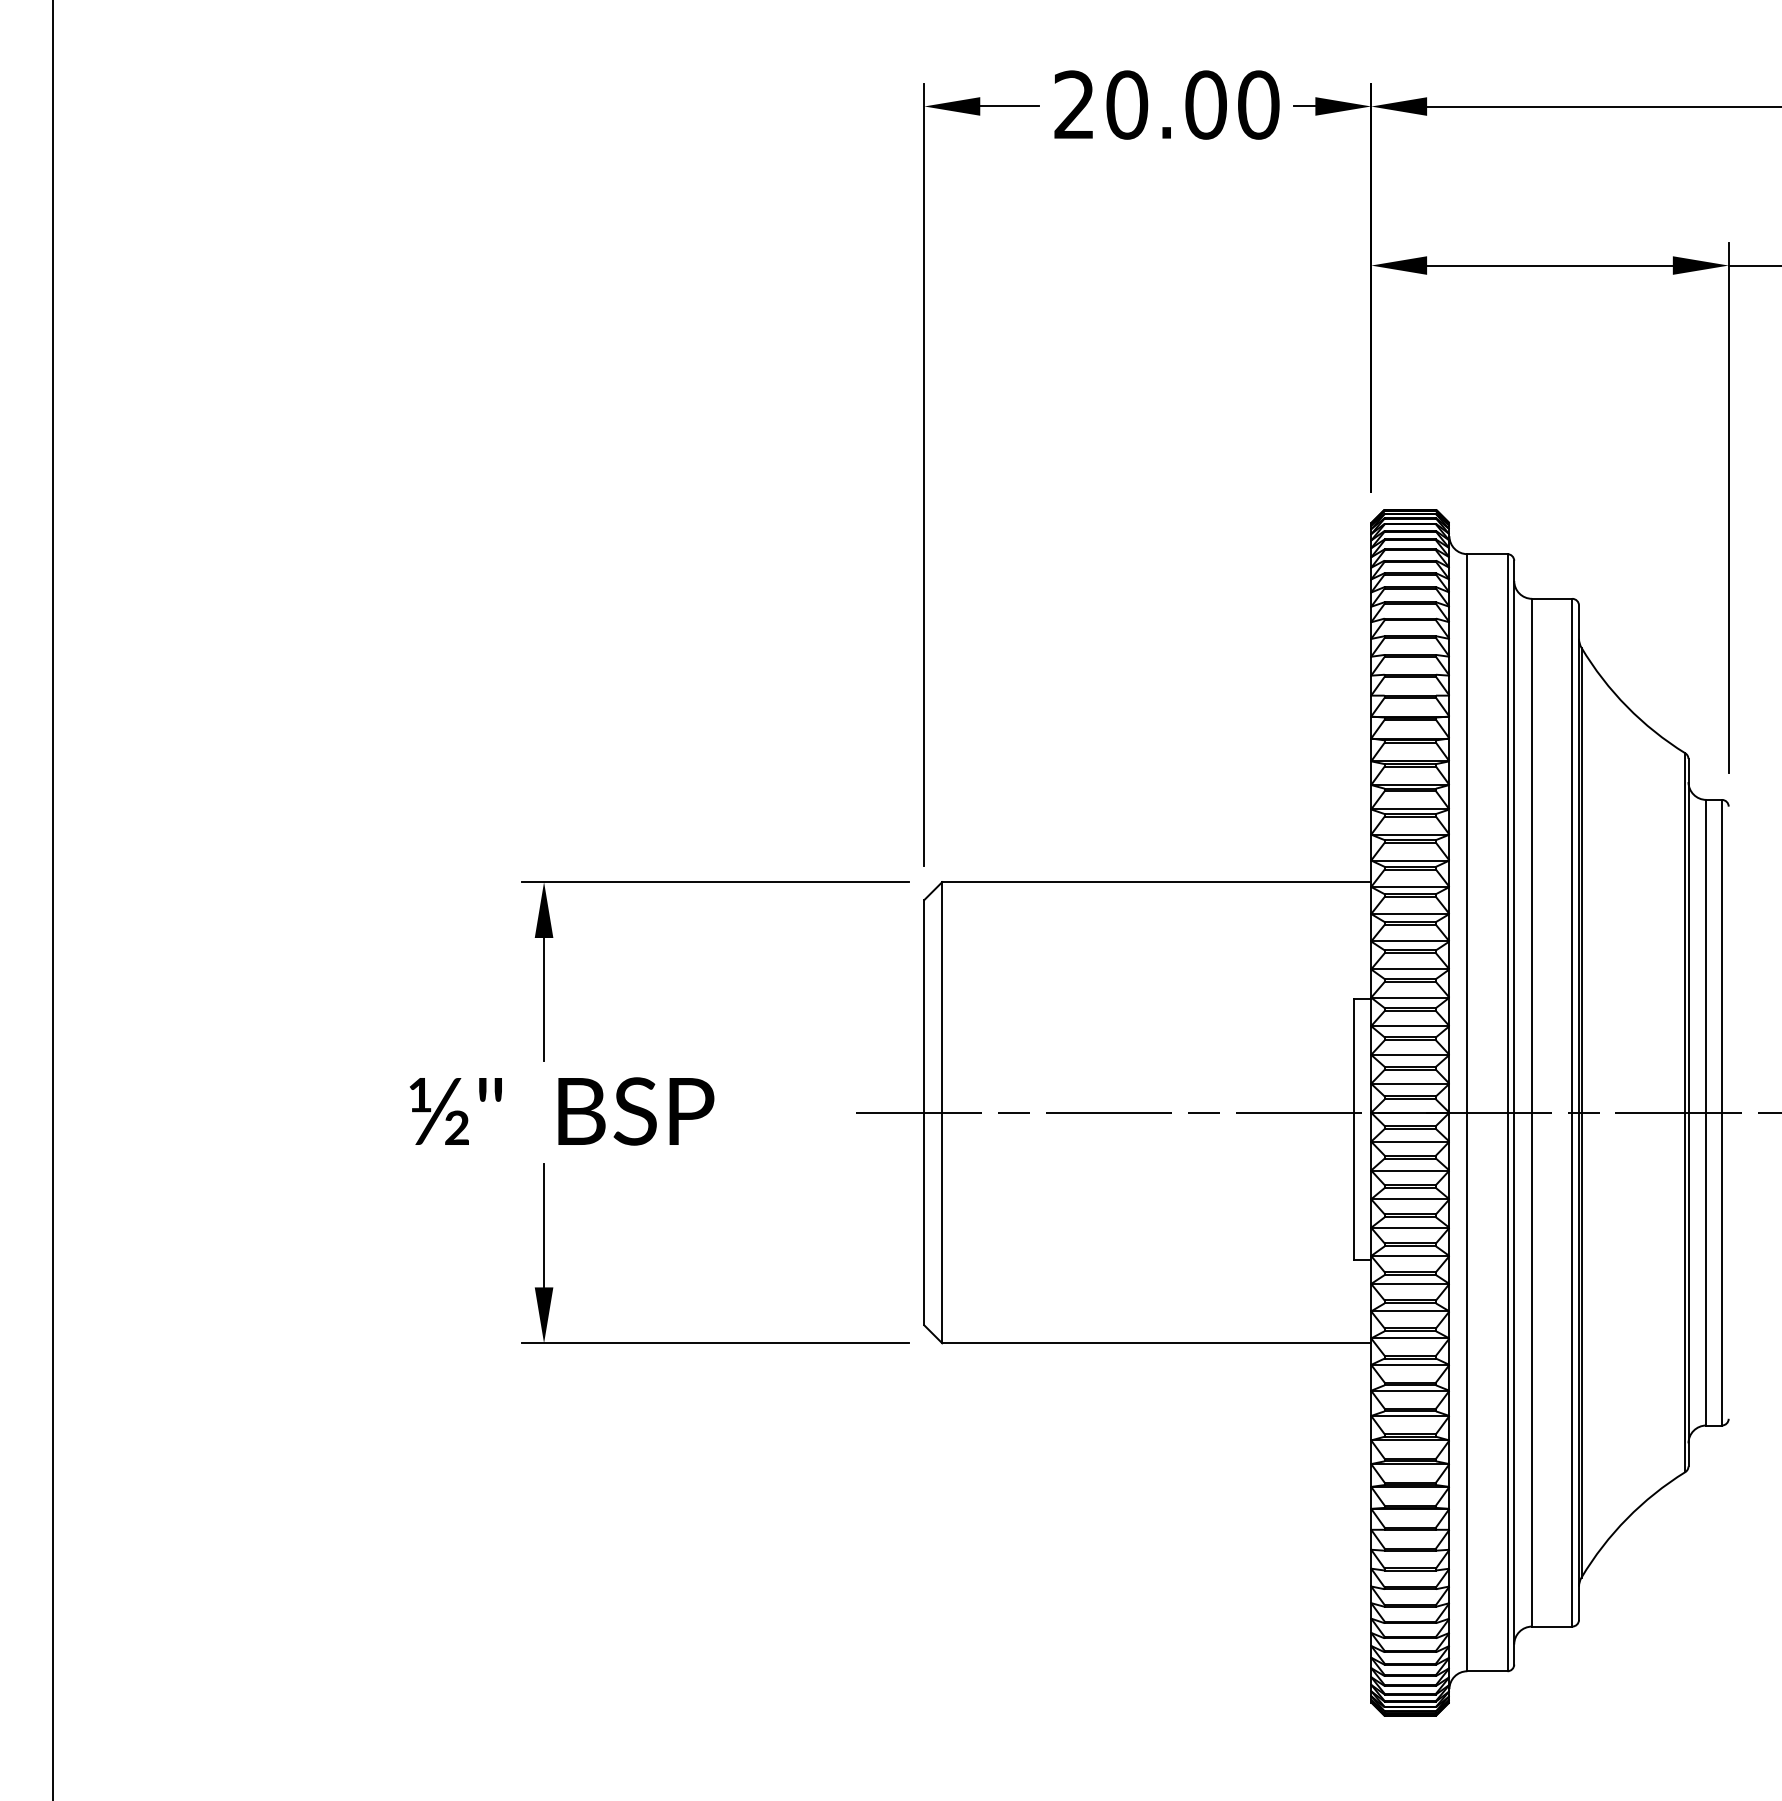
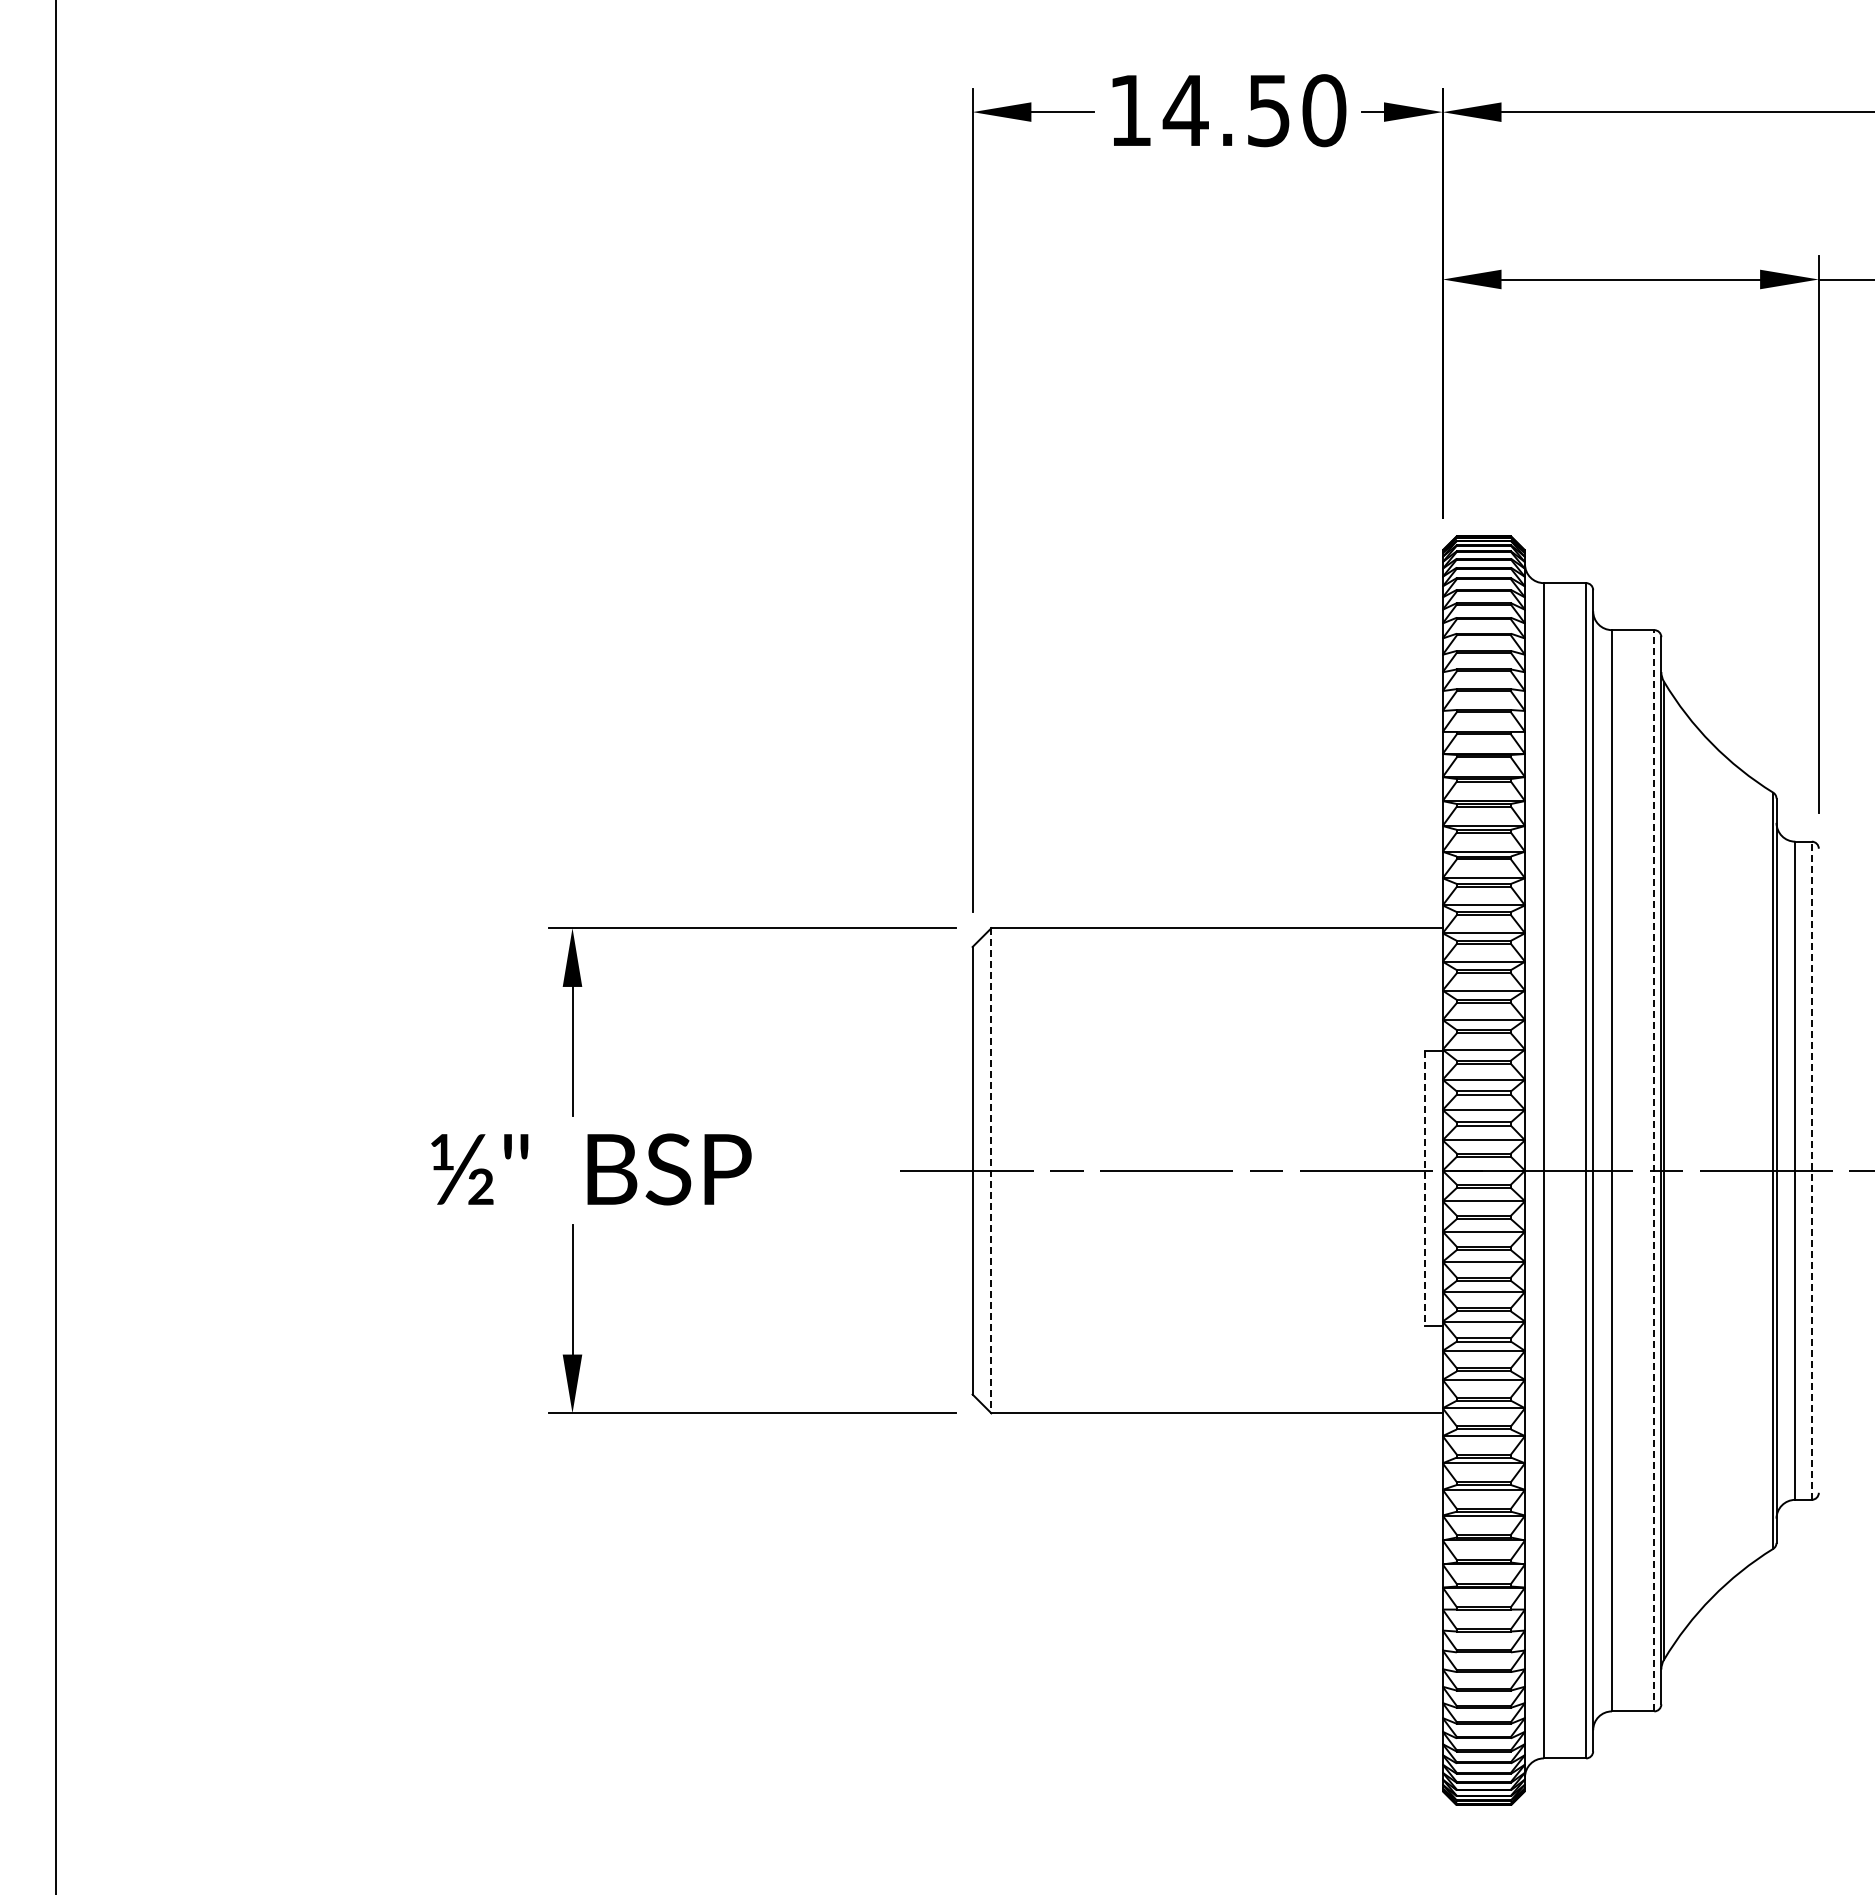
text: (1140, 104) -> (1199, 110), 20.00 -> 14.50
line: (942, 1112) -> (991, 1170), solid -> dashed
line: (1572, 1112) -> (1654, 1170), solid -> dashed
line: (1721, 1112) -> (1811, 1170), solid -> dashed
line: (1354, 1130) -> (1425, 1189), solid -> dashed

